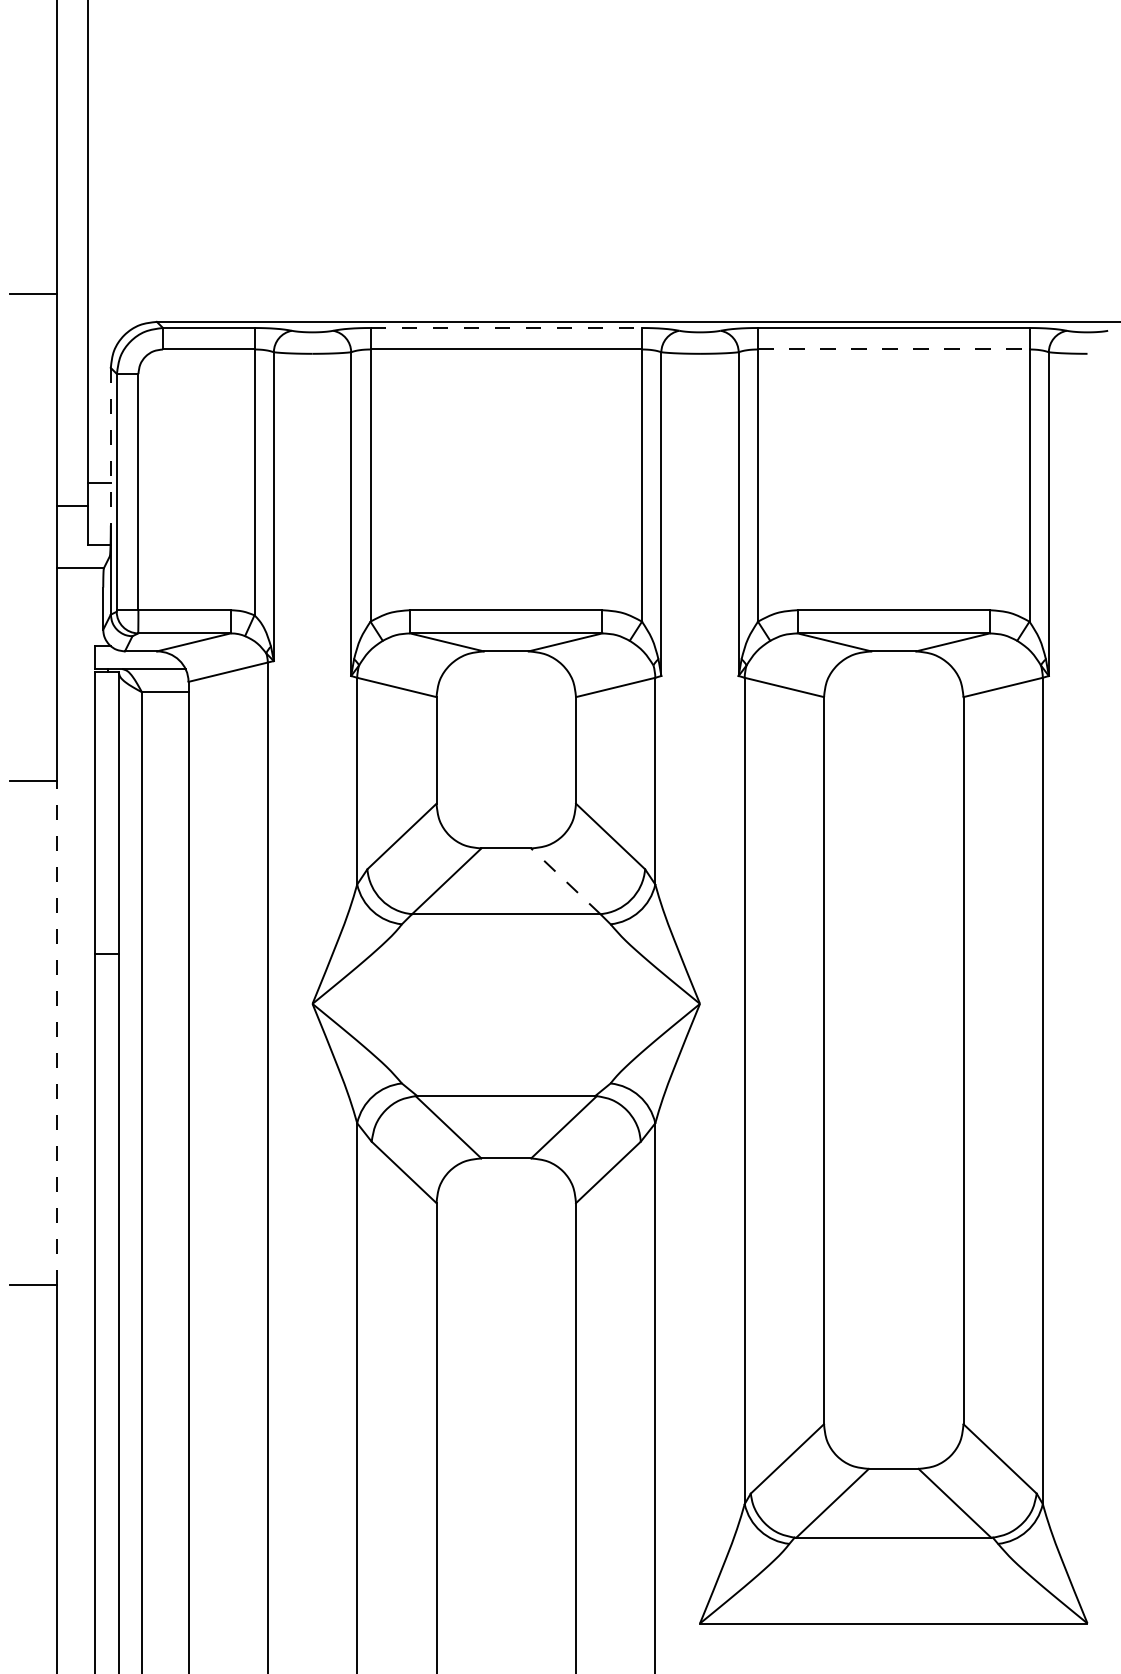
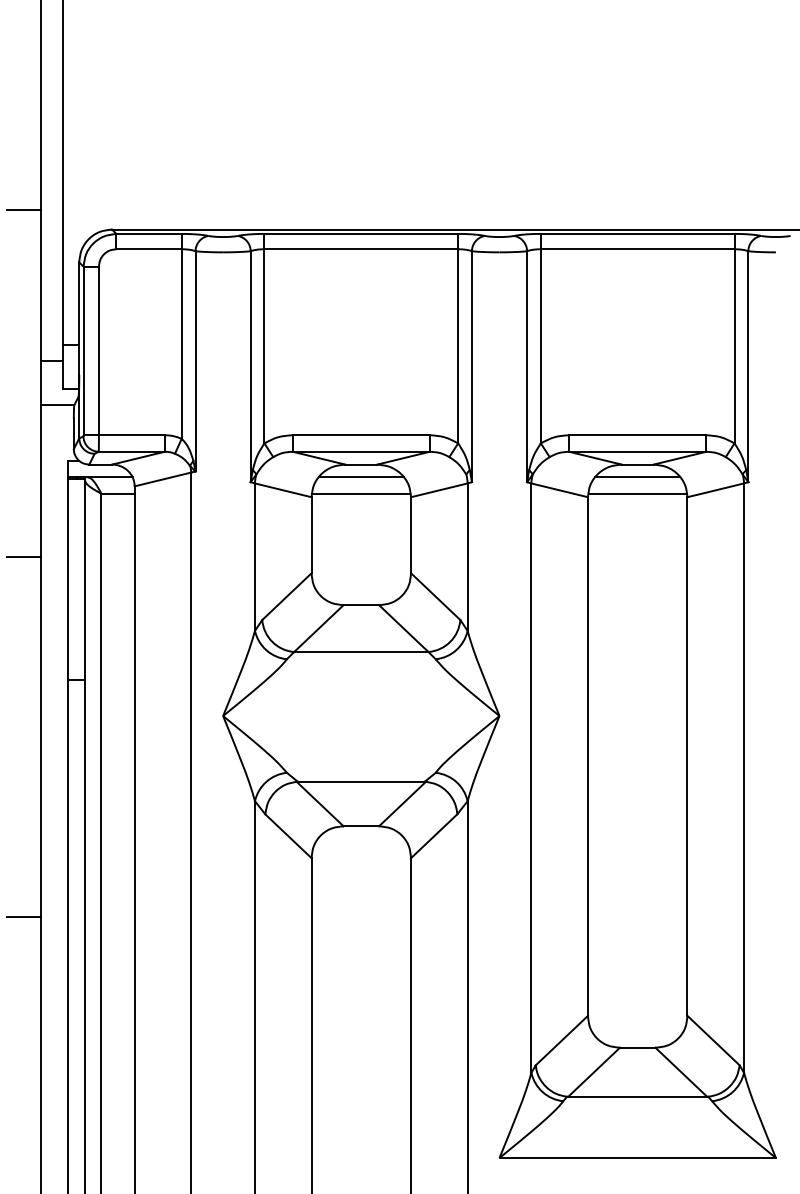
line: (506, 328) -> (361, 234), dashed -> solid
line: (893, 349) -> (637, 249), dashed -> solid
line: (110, 446) -> (79, 318), dashed -> solid
line: (505, 669) -> (360, 477), added
line: (893, 669) -> (637, 477), added
line: (506, 692) -> (361, 493), added
line: (893, 692) -> (637, 493), added
line: (565, 881) -> (403, 628), dashed -> solid
line: (56, 1033) -> (40, 737), dashed -> solid

